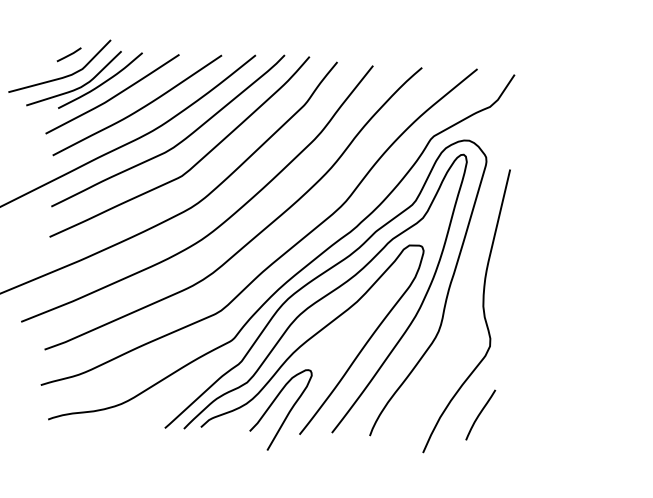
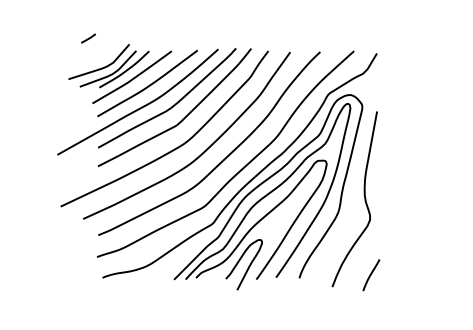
line: (69, 54) -> (88, 38), moved
line: (480, 415) -> (371, 275), moved

